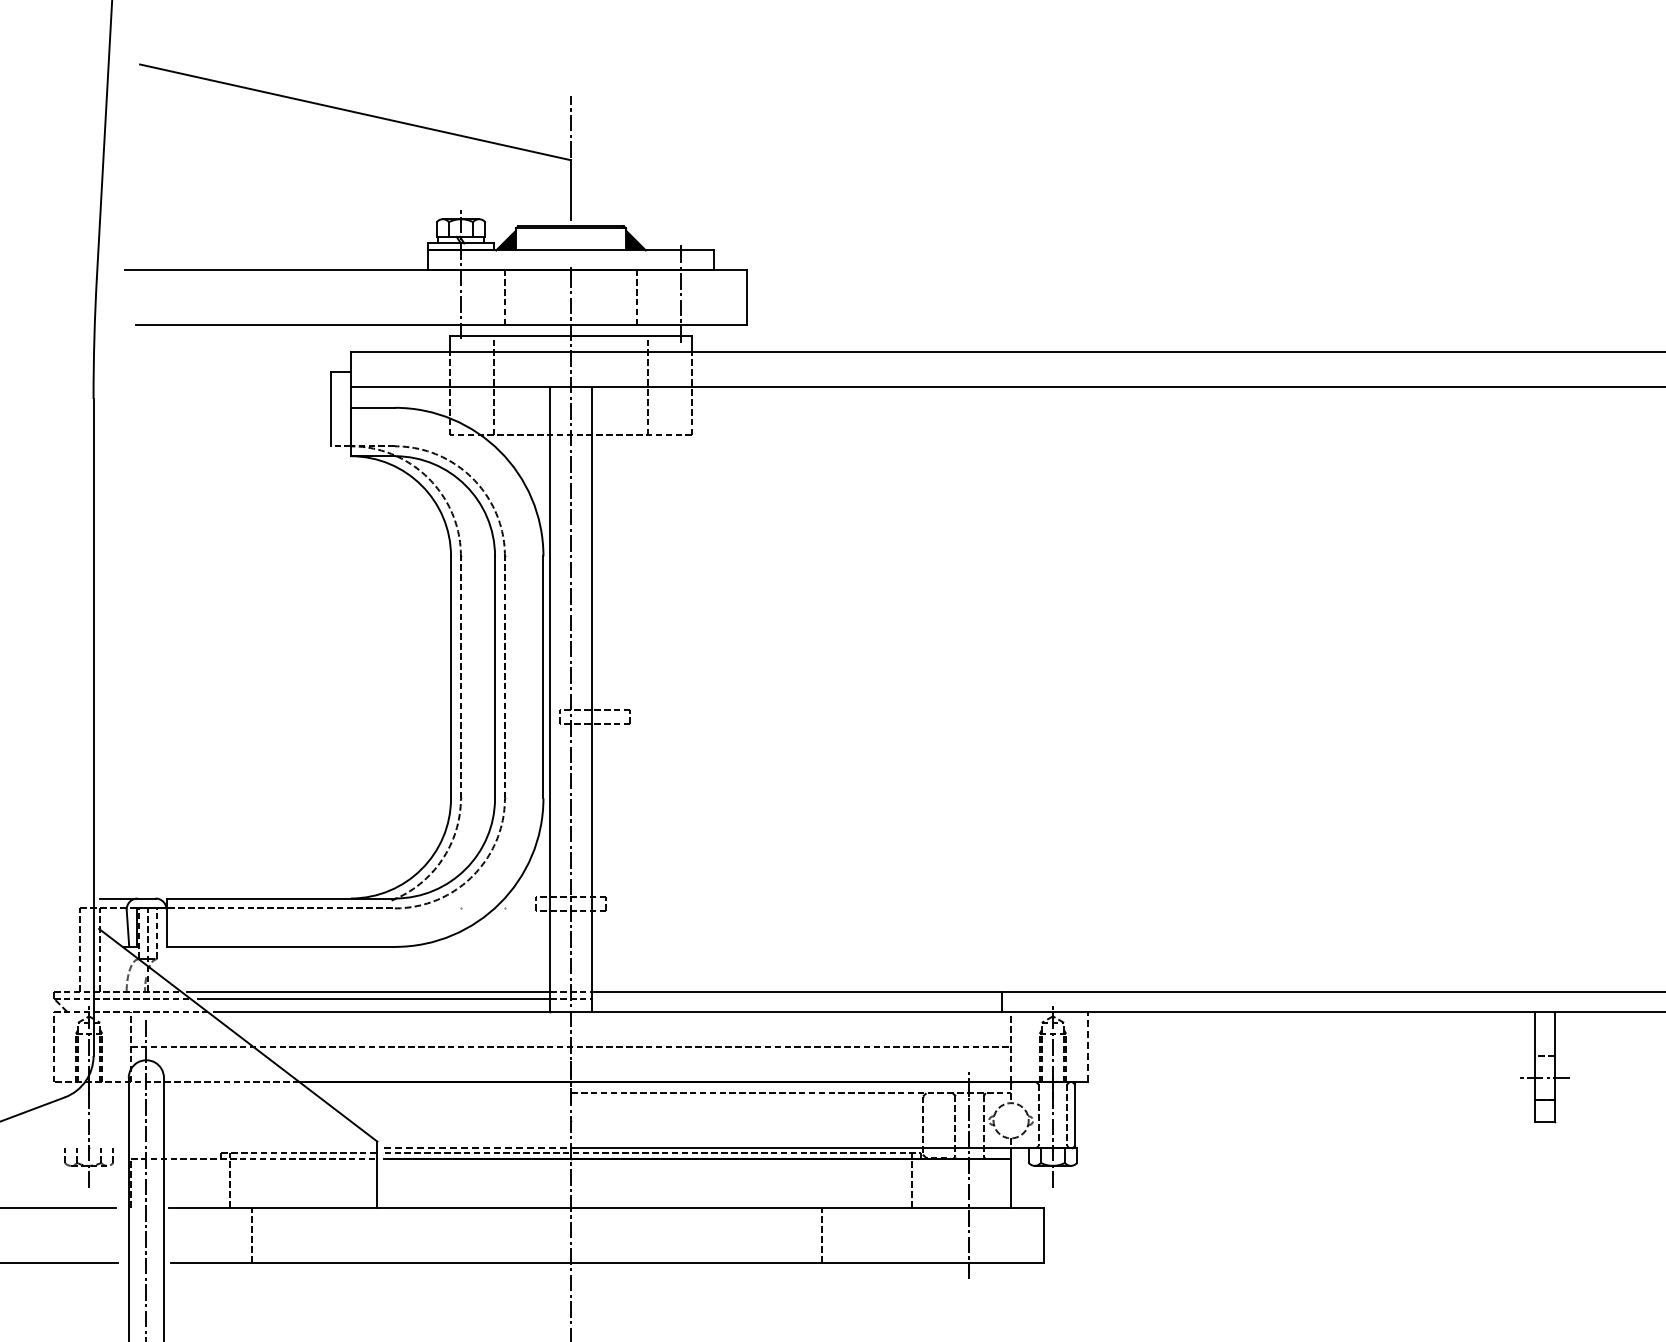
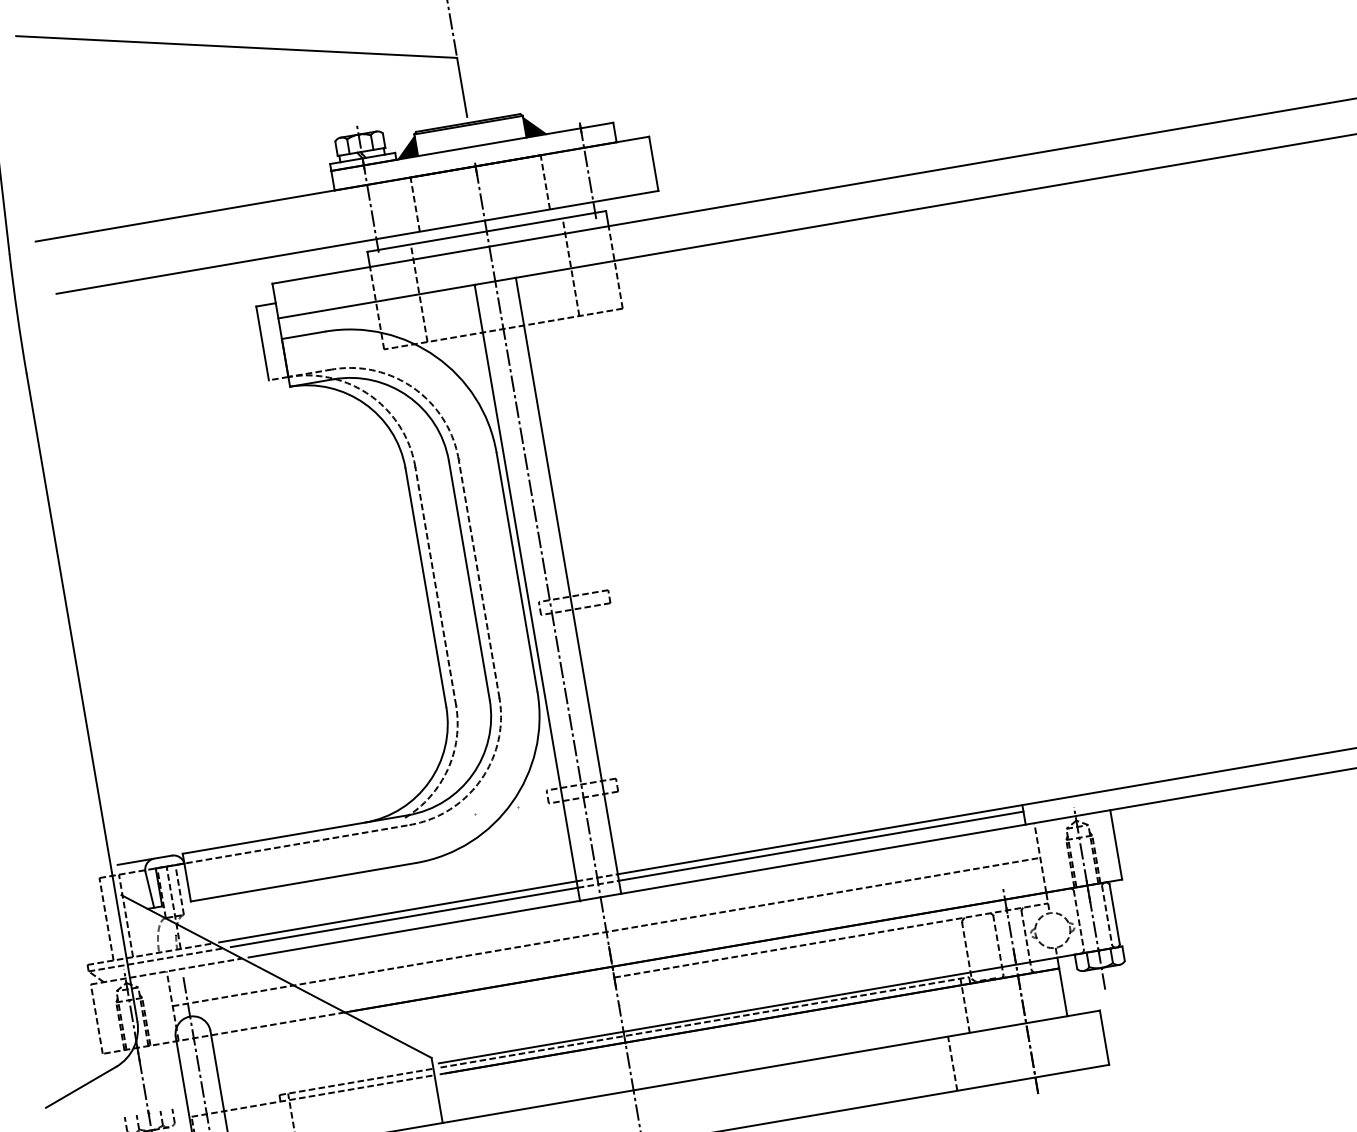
line: (796, 998) -> (820, 846), added
line: (1088, 1046) -> (1116, 844), dashed -> solid
line: (477, 1148) -> (531, 1047), dashed -> solid
line: (822, 1234) -> (953, 1062), moved

